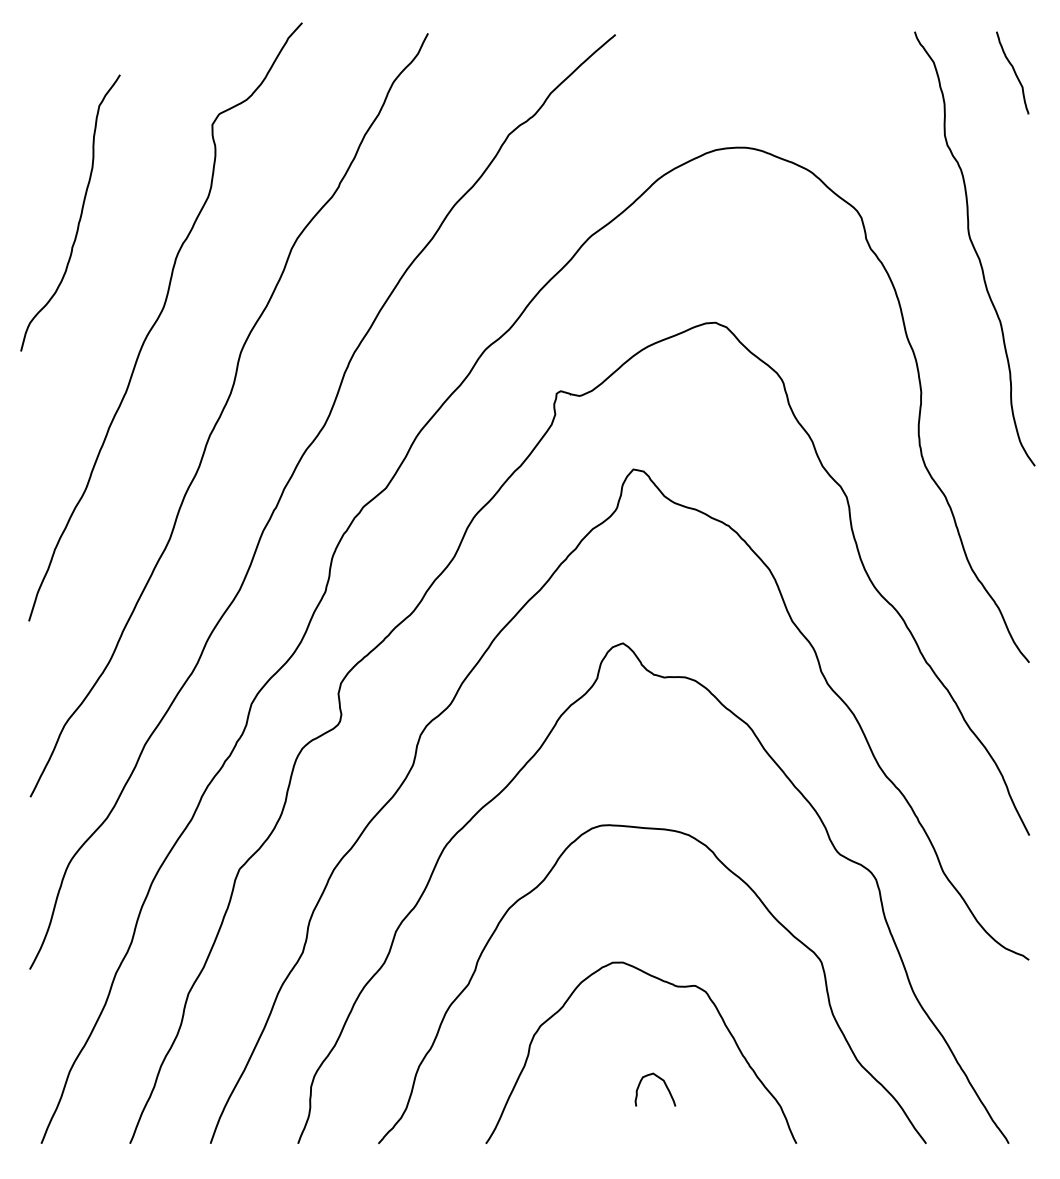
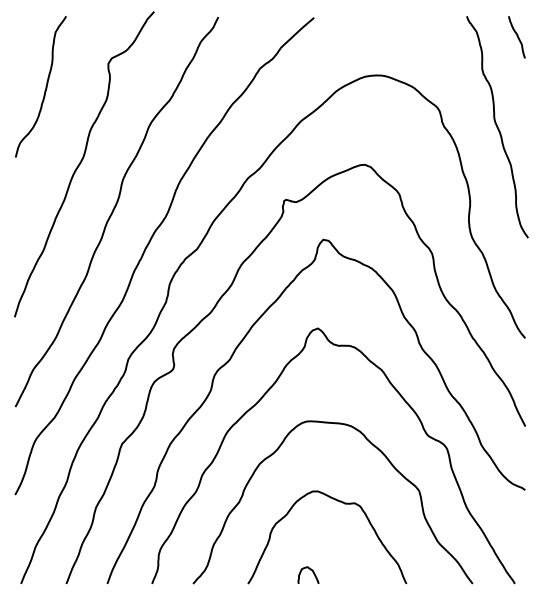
curve: (79, 212) -> (45, 86), moved
curve: (659, 1080) -> (310, 570), moved

